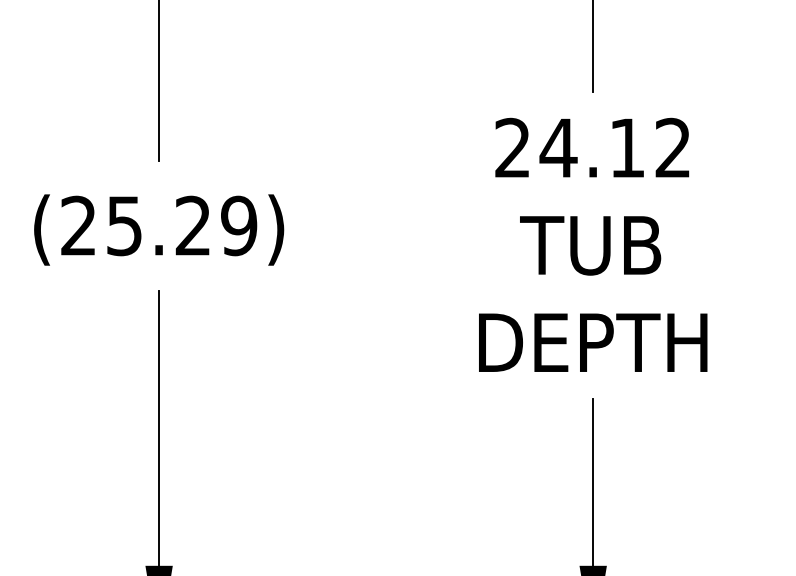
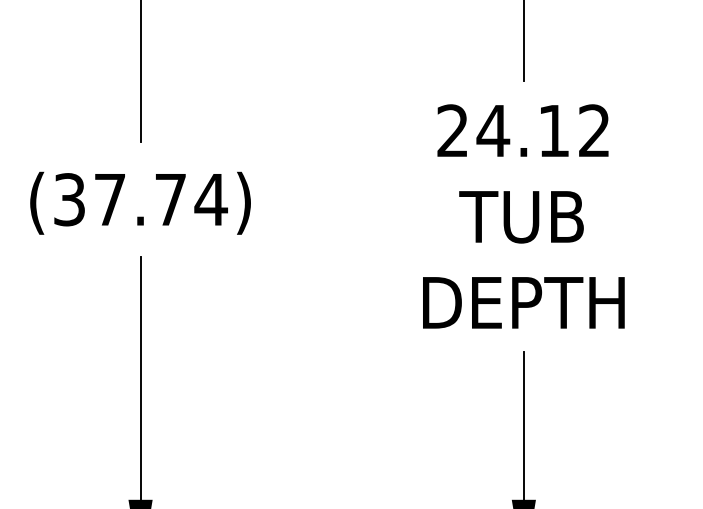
text: (159, 225) -> (140, 199), (25.29) -> (37.74)

